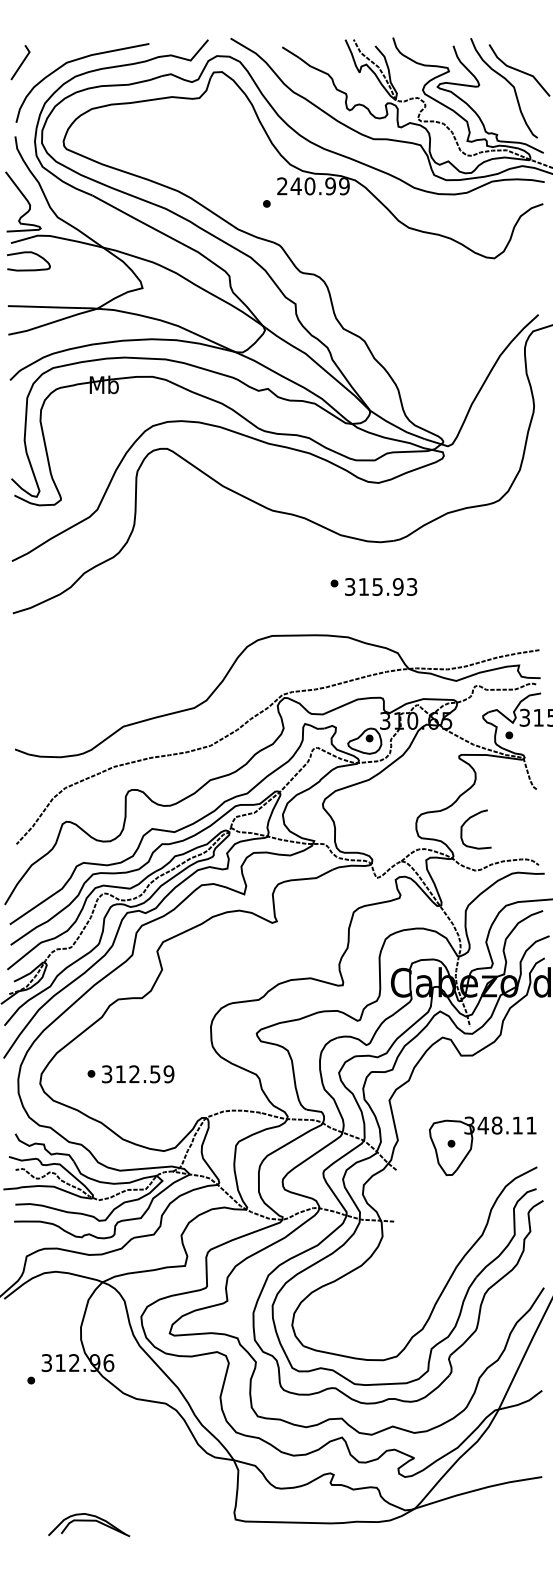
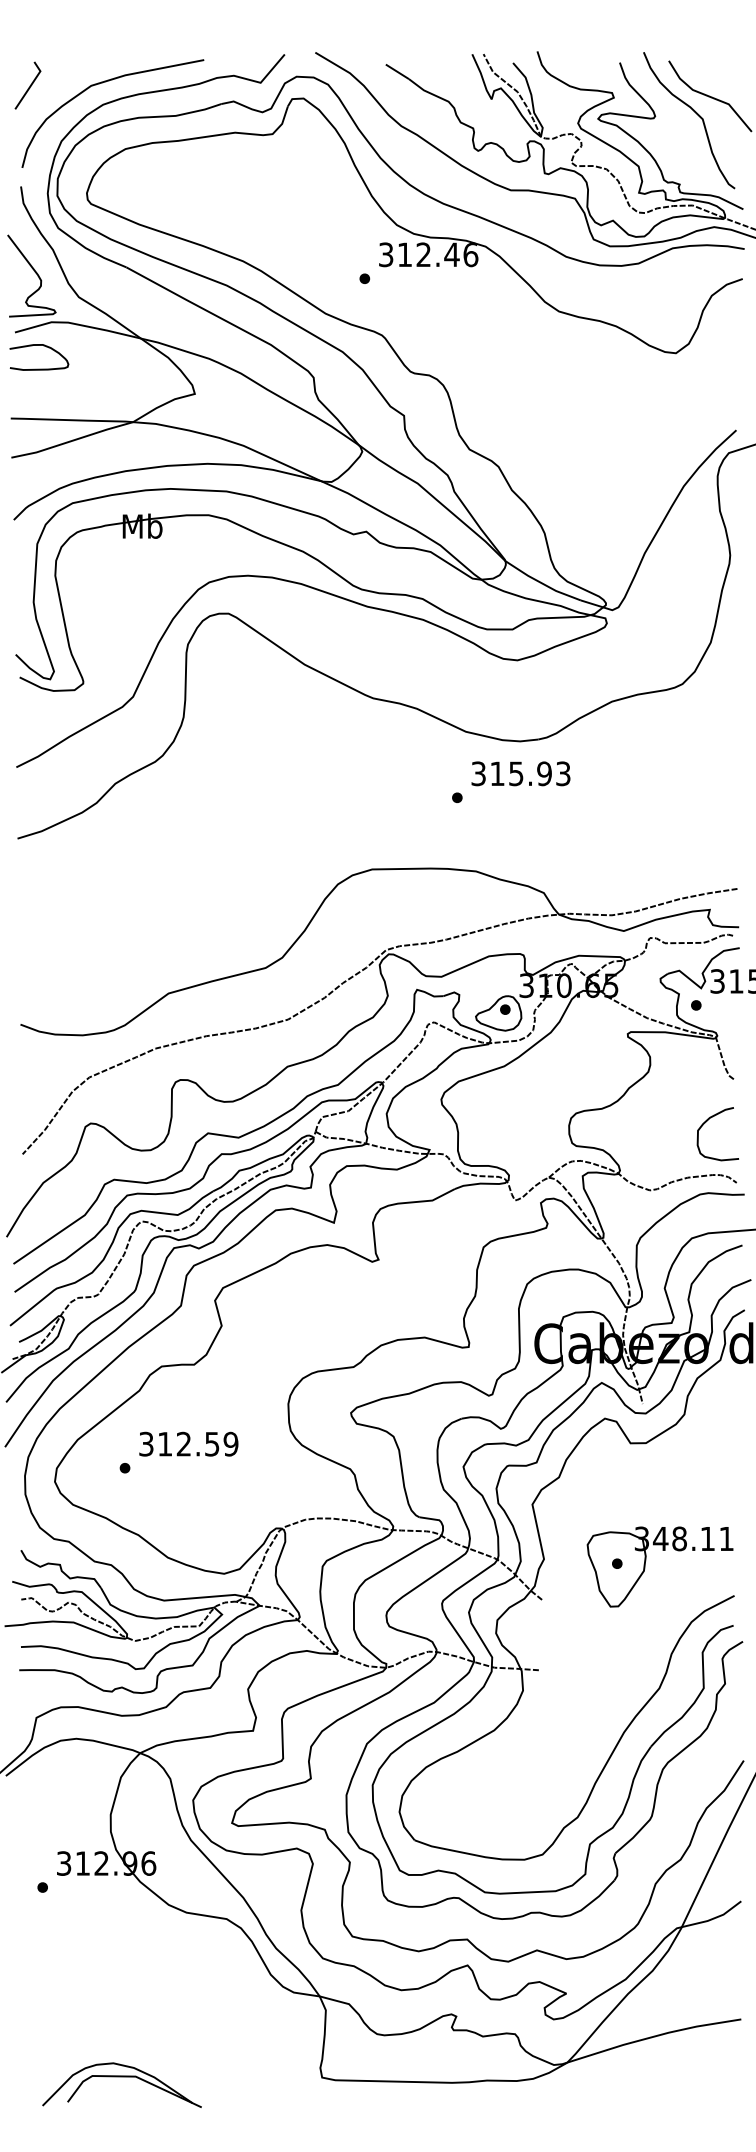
text: (313, 186) -> (428, 254), 240.99 -> 312.46
text: (381, 586) -> (521, 773), moved
curve: (467, 821) -> (706, 1123), moved
text: (138, 1074) -> (189, 1444), moved
part: (88, 1524) -> (120, 2084), size x1.43

